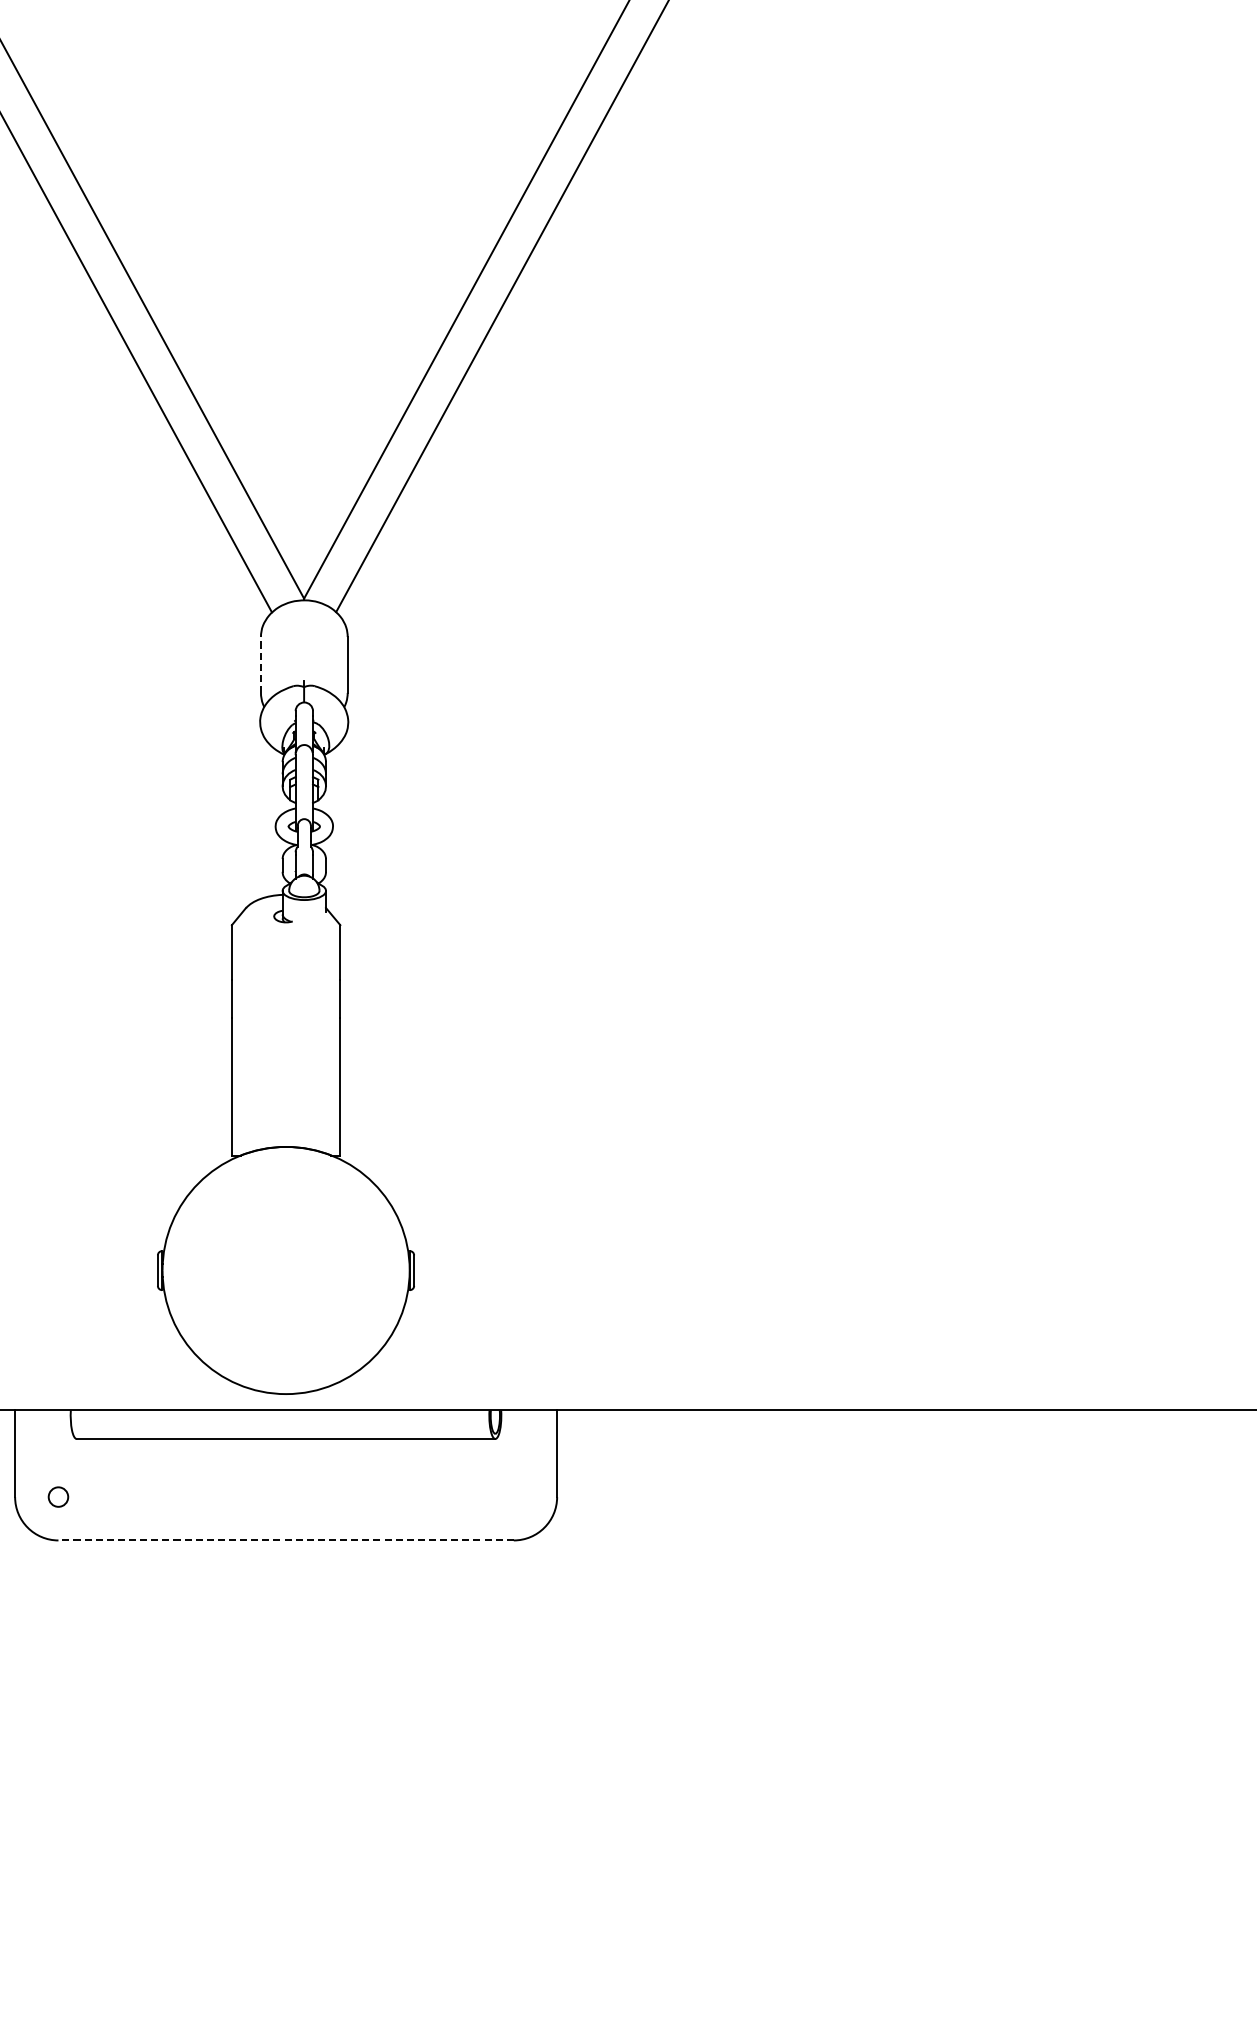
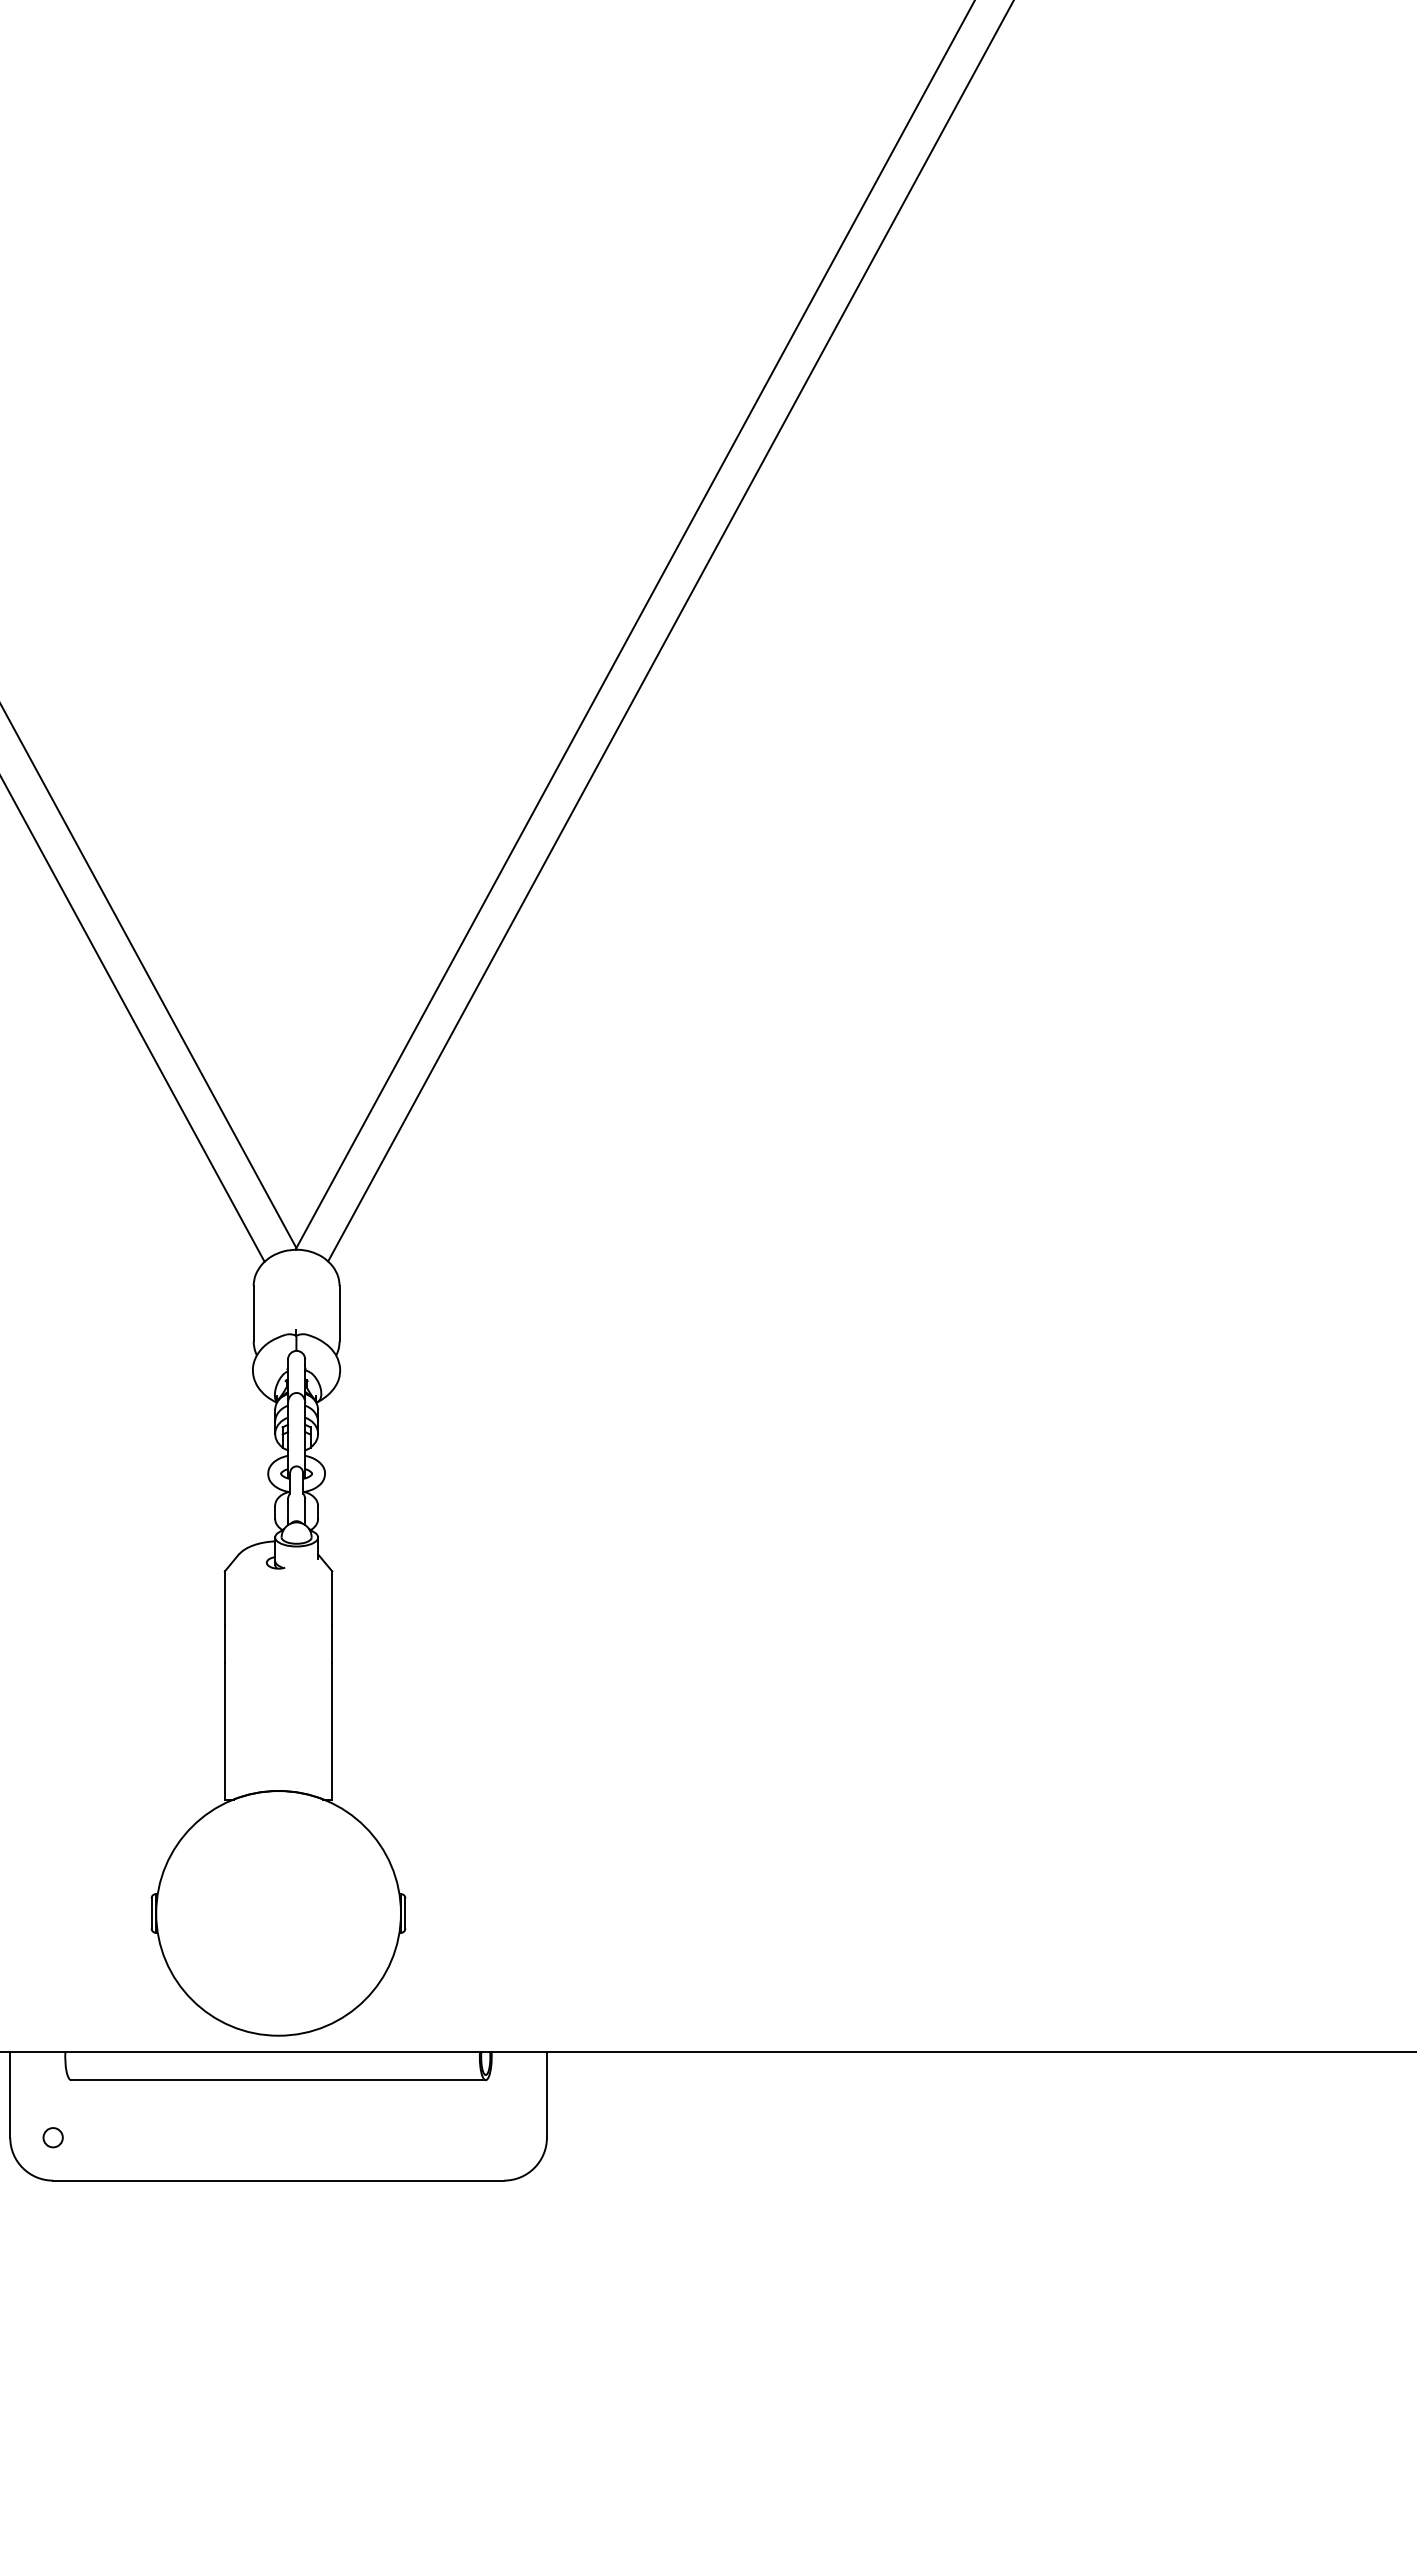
line: (260, 664) -> (253, 1313), dashed -> solid
line: (286, 1540) -> (278, 2180), dashed -> solid

